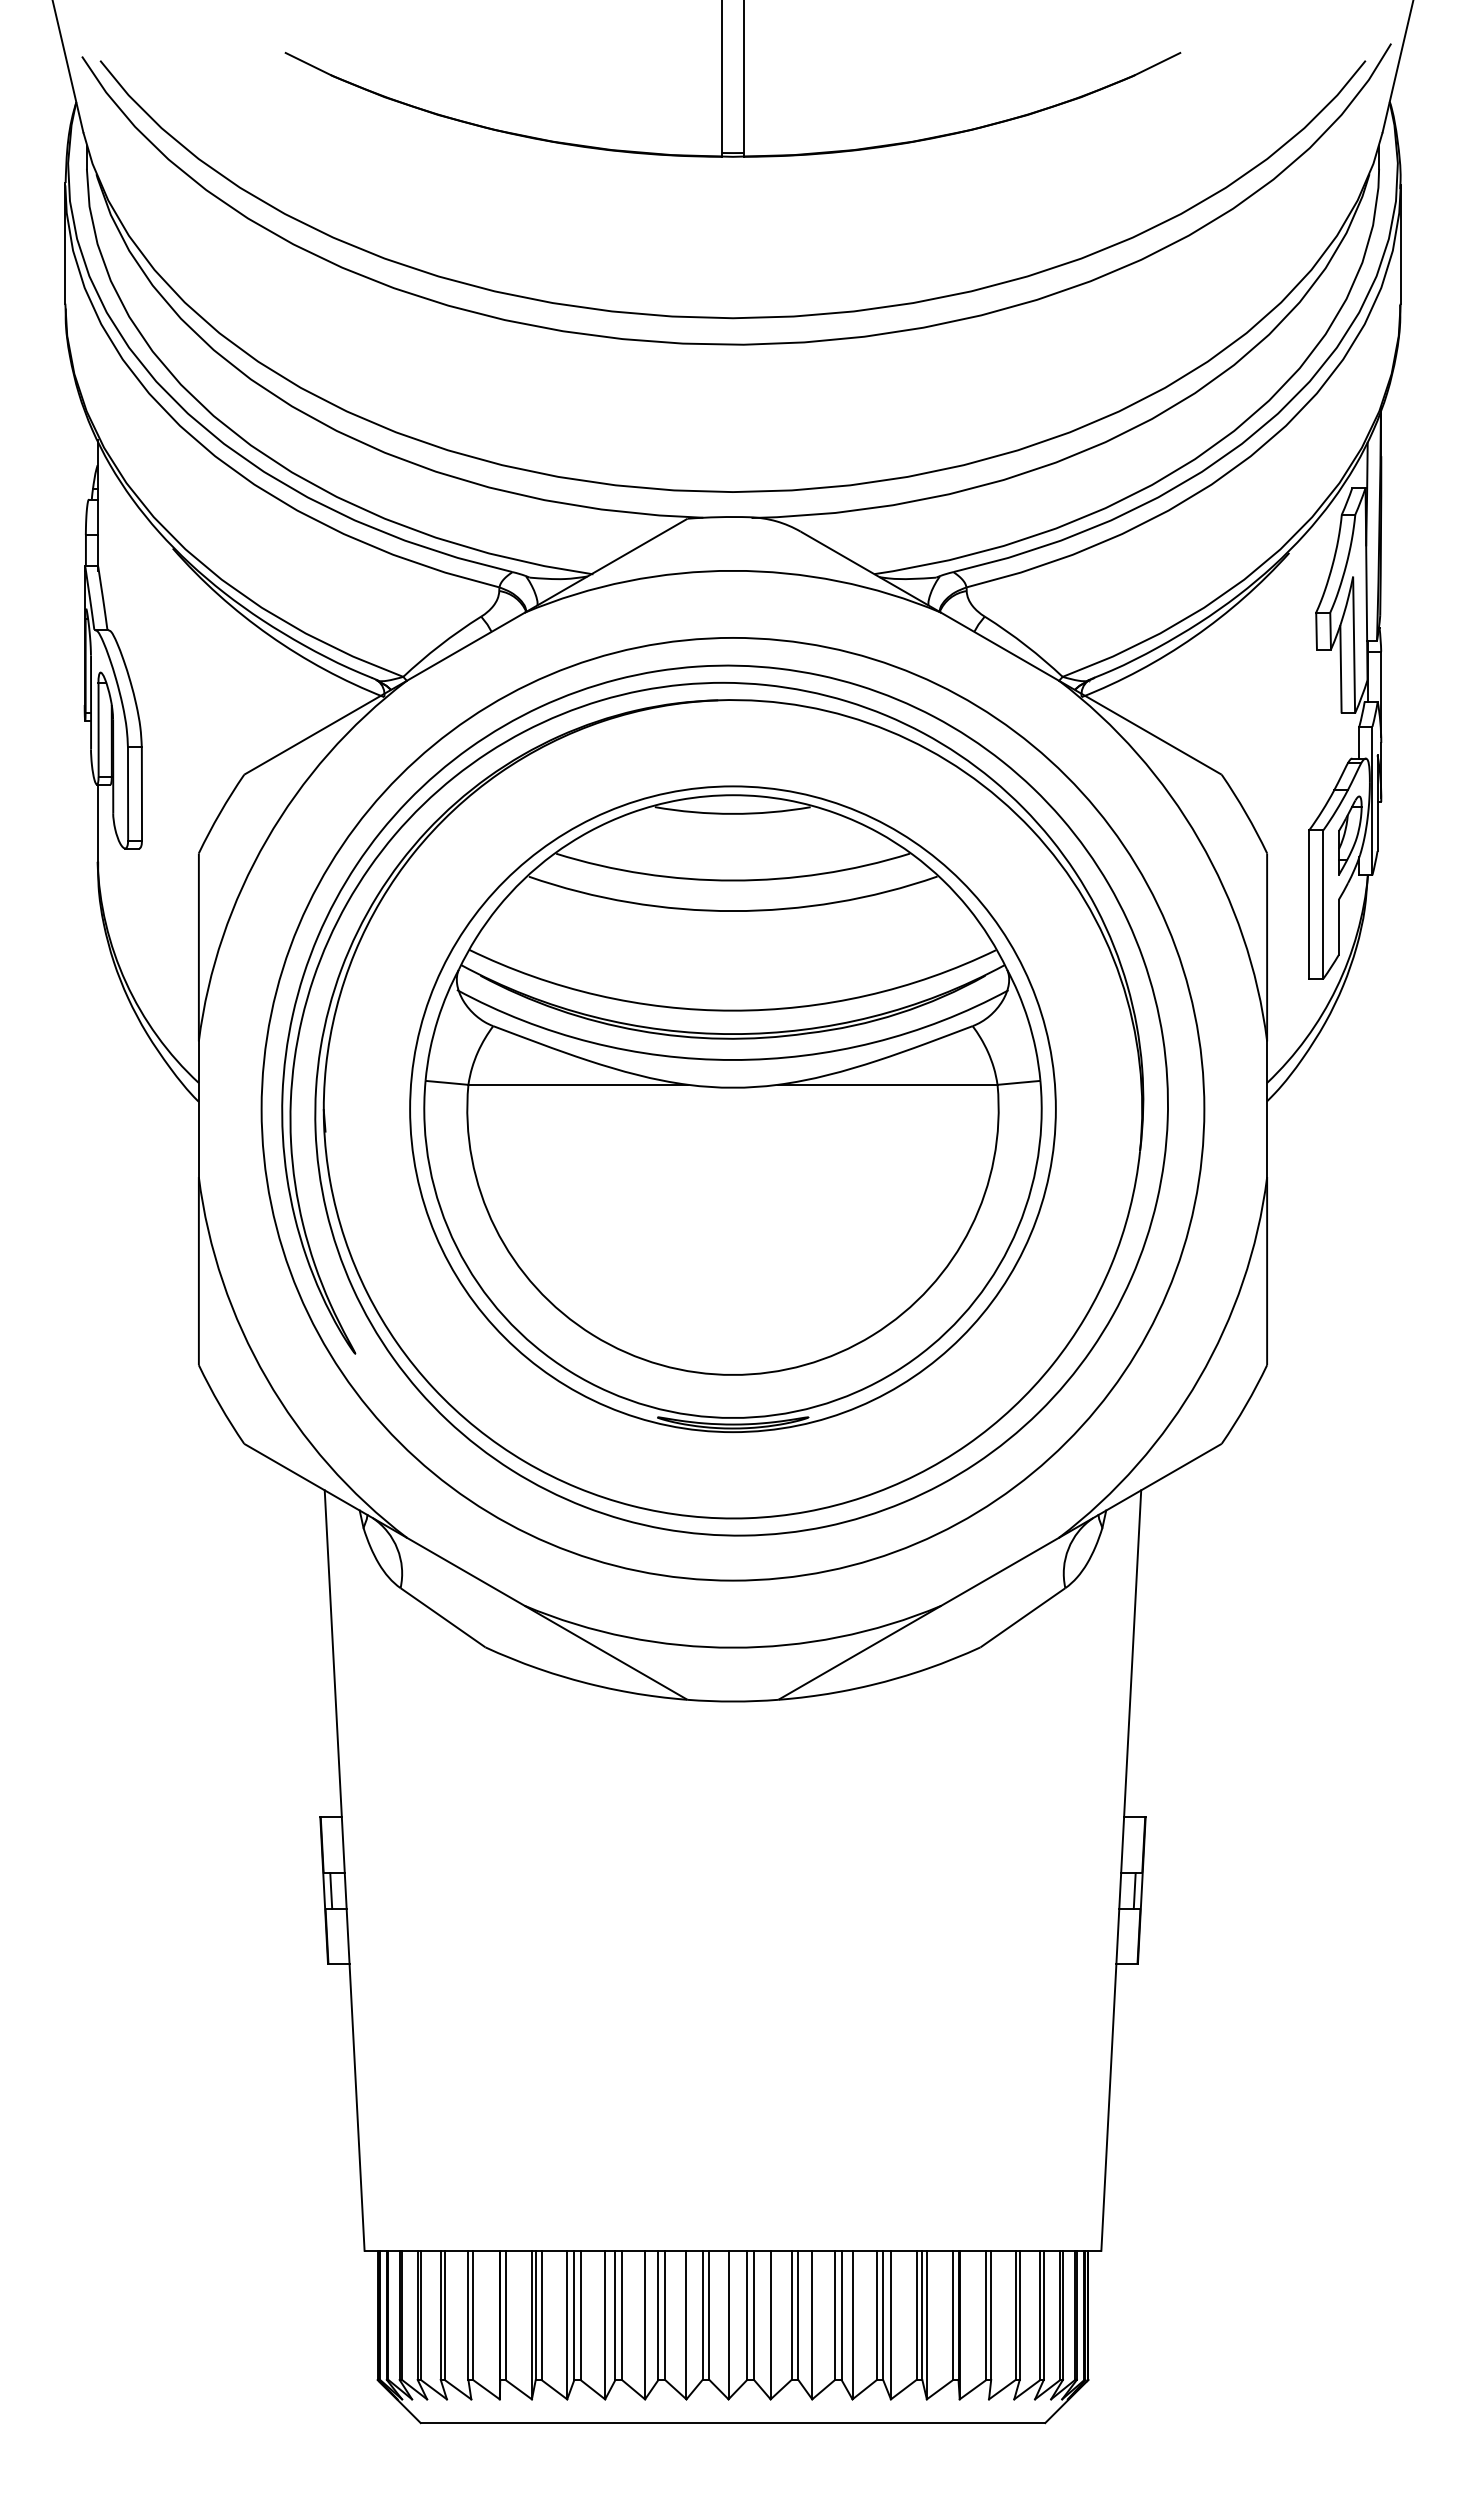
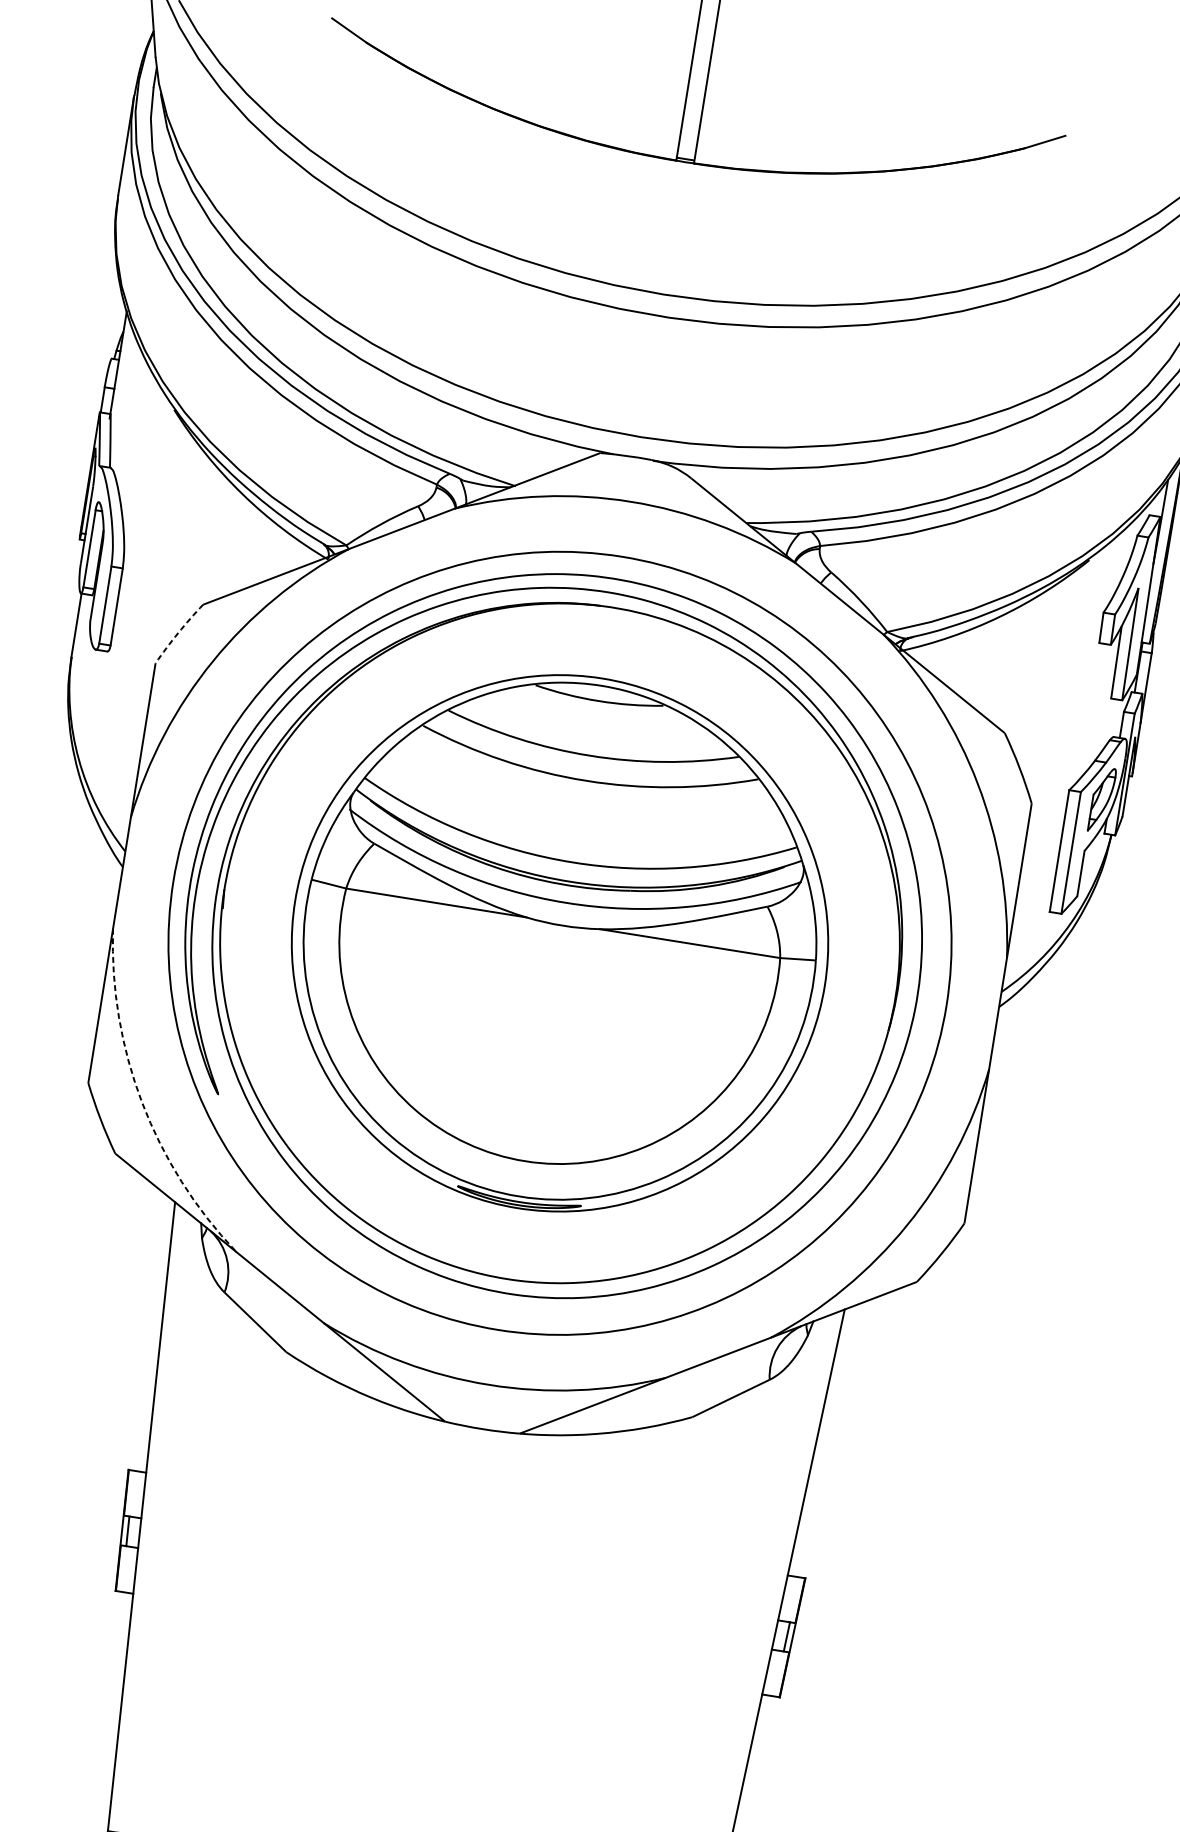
arc: (220, 813) -> (178, 633), solid -> dashed
arc: (266, 1378) -> (142, 1102), solid -> dashed

